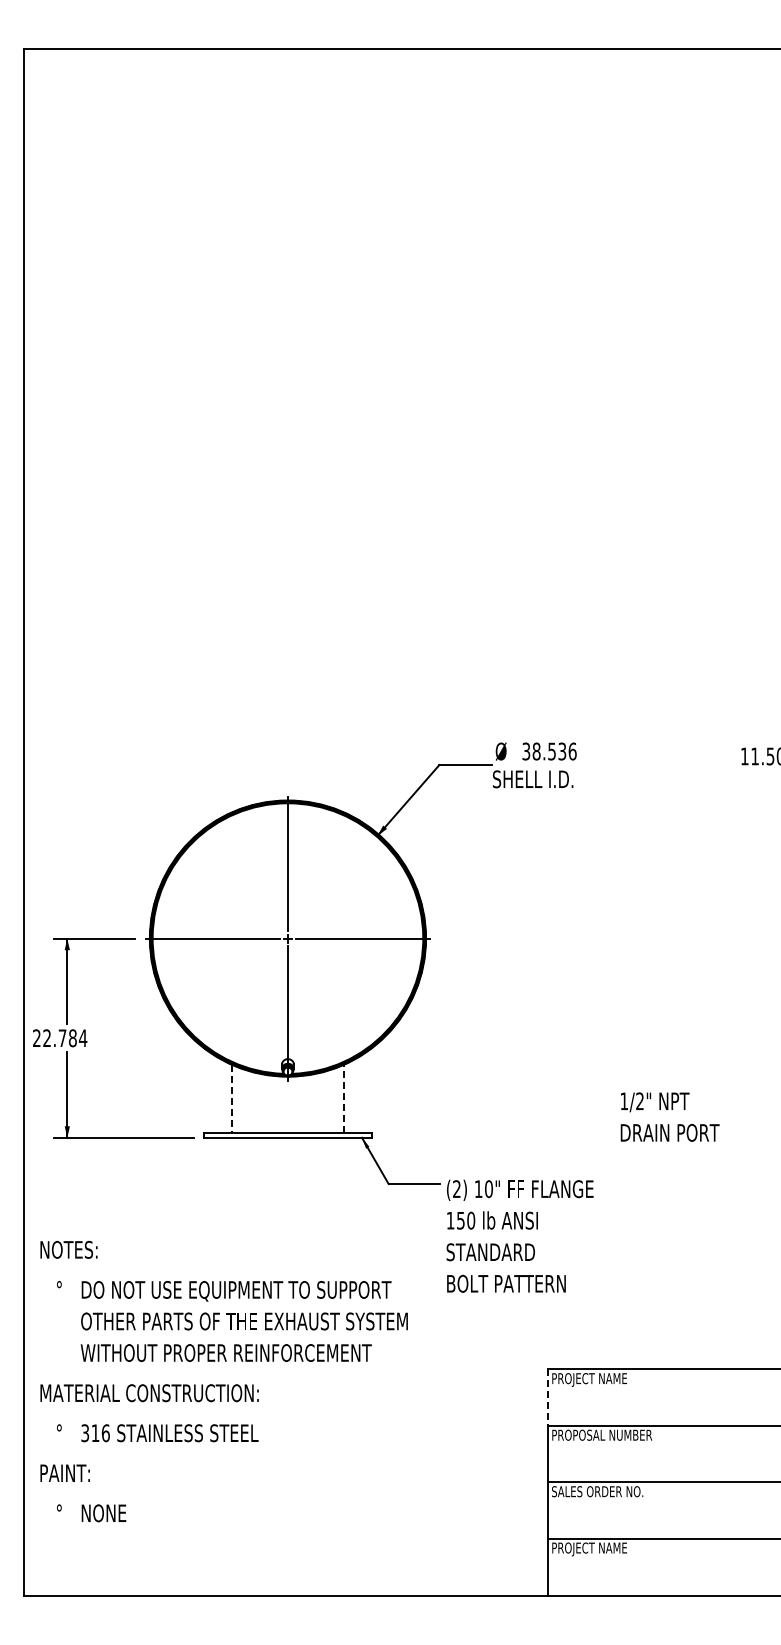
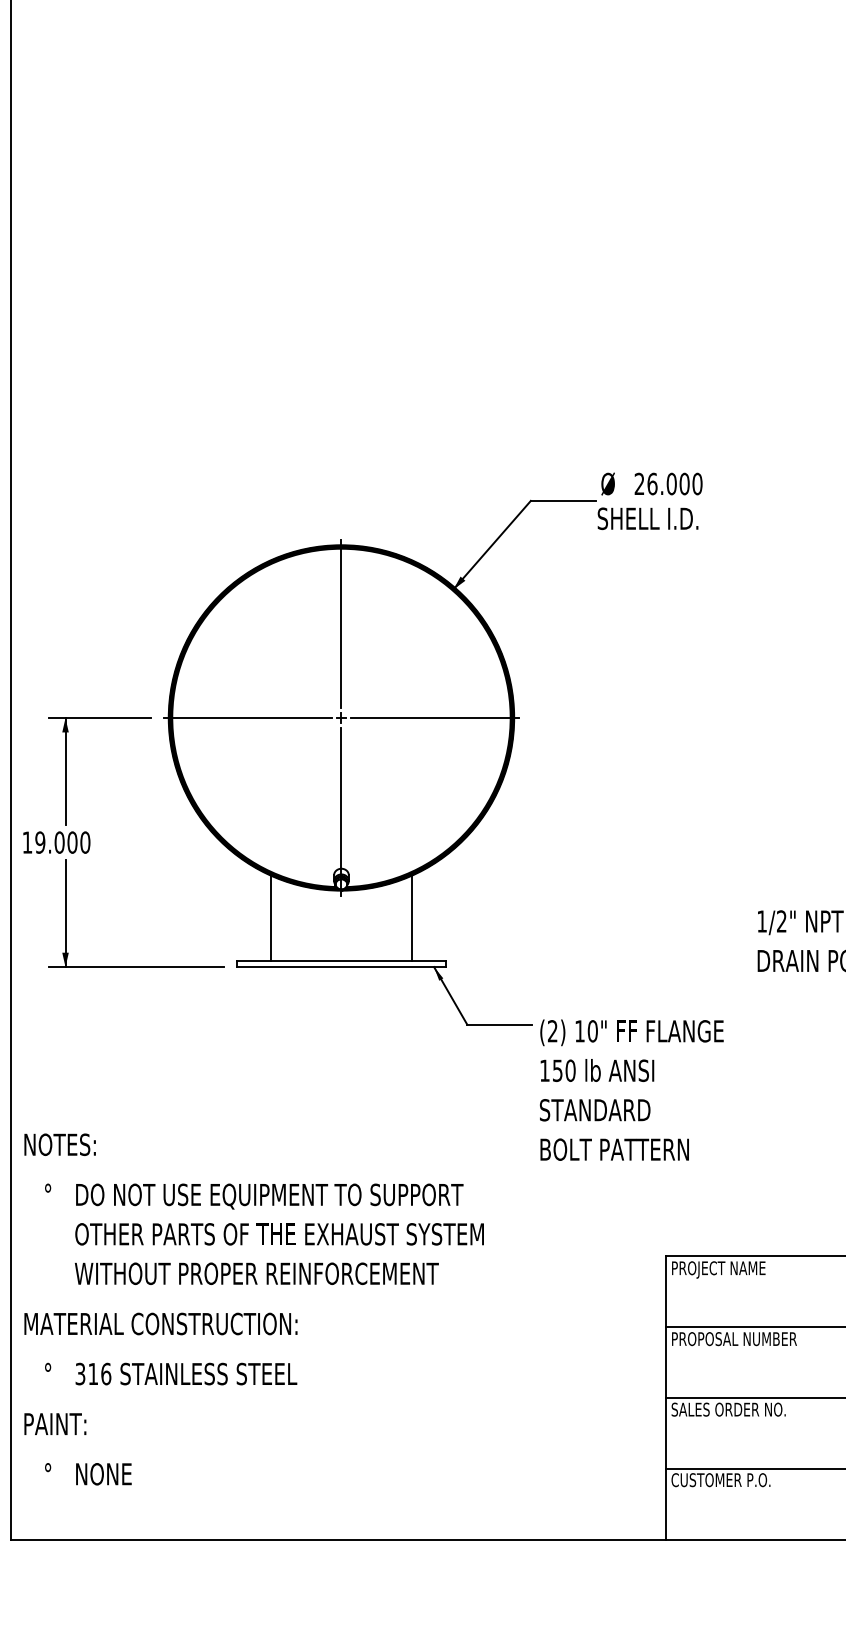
text: (549, 751) -> (668, 483), 38.536 -> 26.000
text: (60, 1038) -> (57, 842), 22.784 -> 19.000
line: (231, 1098) -> (270, 917), dashed -> solid
line: (344, 1098) -> (412, 917), dashed -> solid
text: (223, 1381) -> (253, 1309), moved
line: (547, 1398) -> (666, 1293), dashed -> solid
text: (590, 1549) -> (719, 1481), PROJECT NAME -> CUSTOMER P.O.

